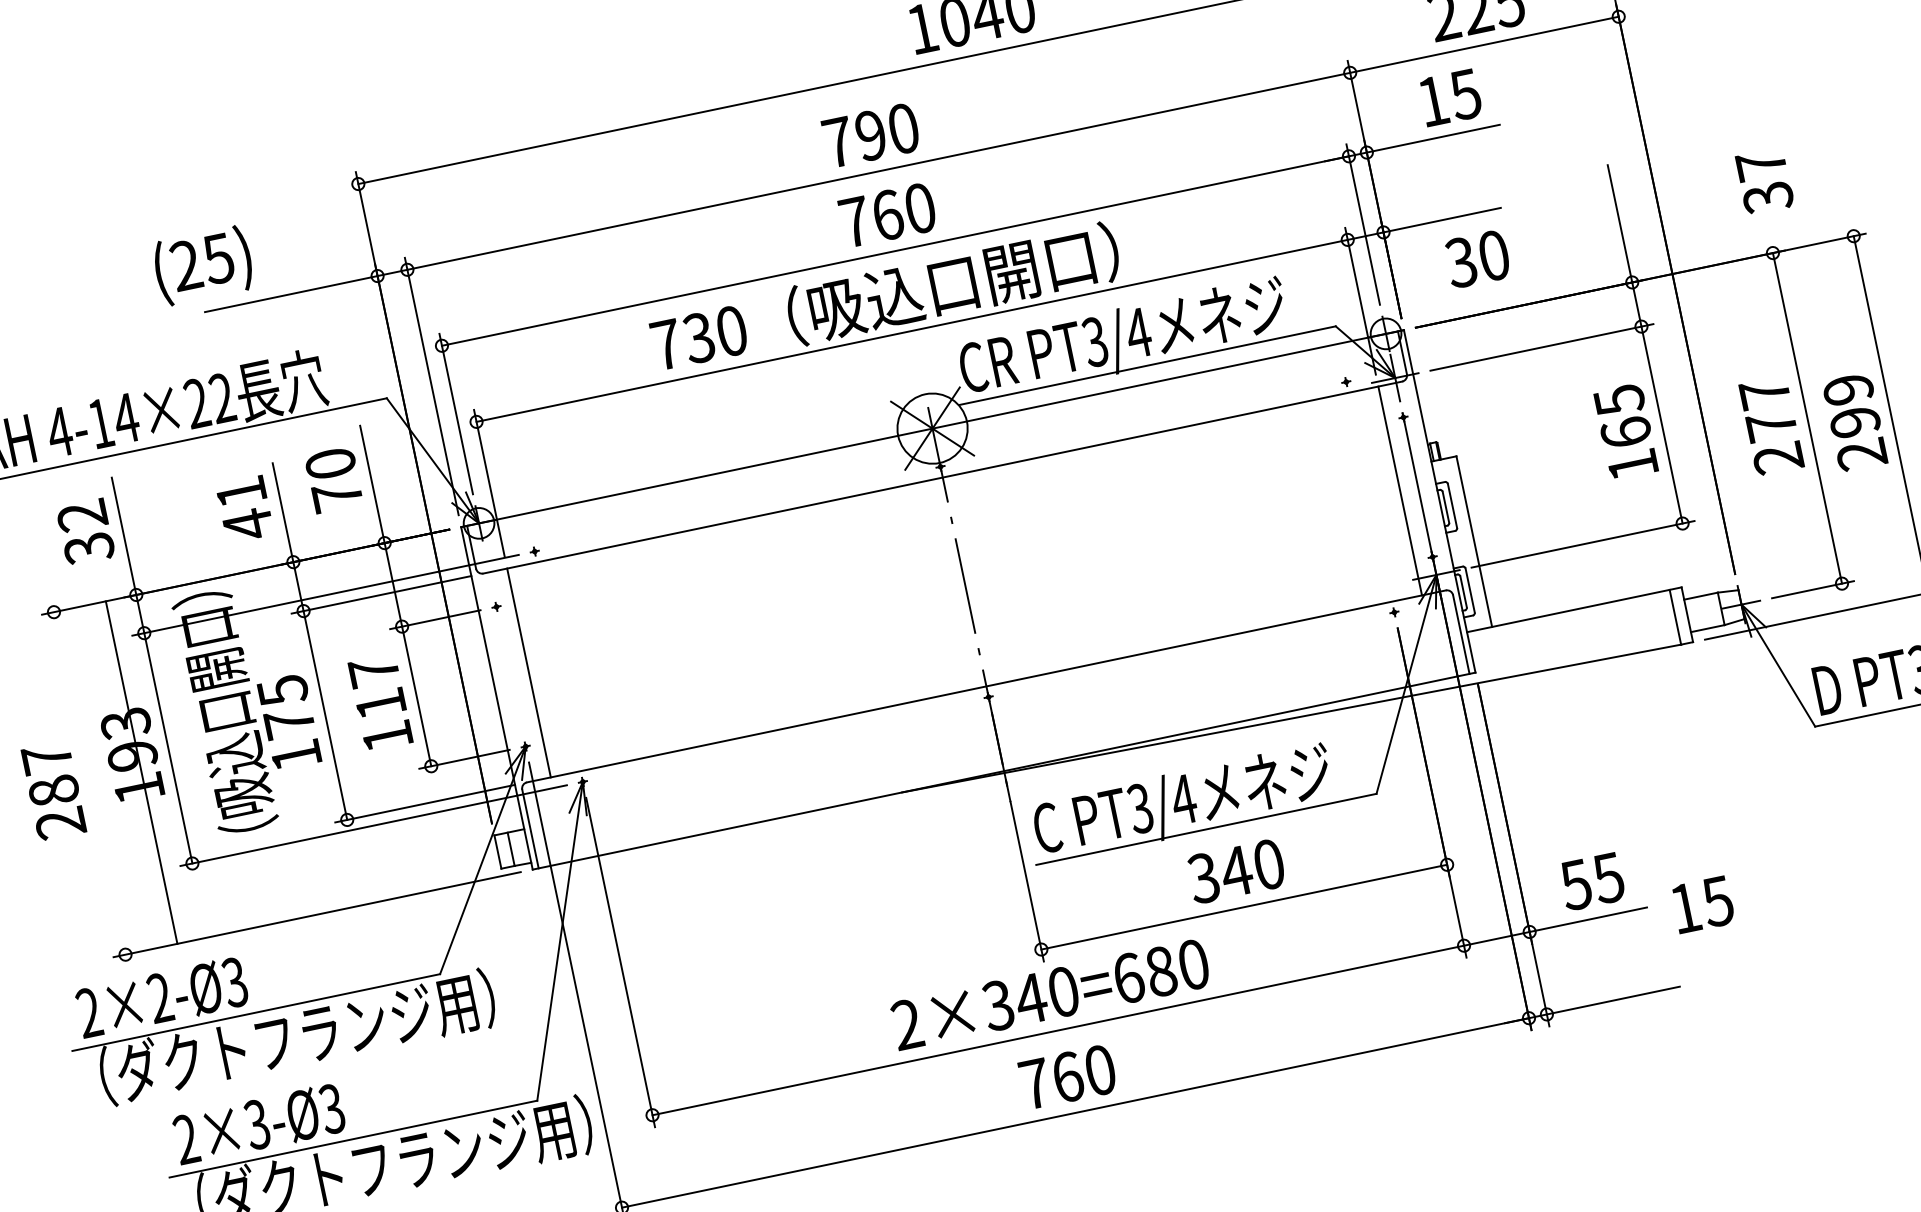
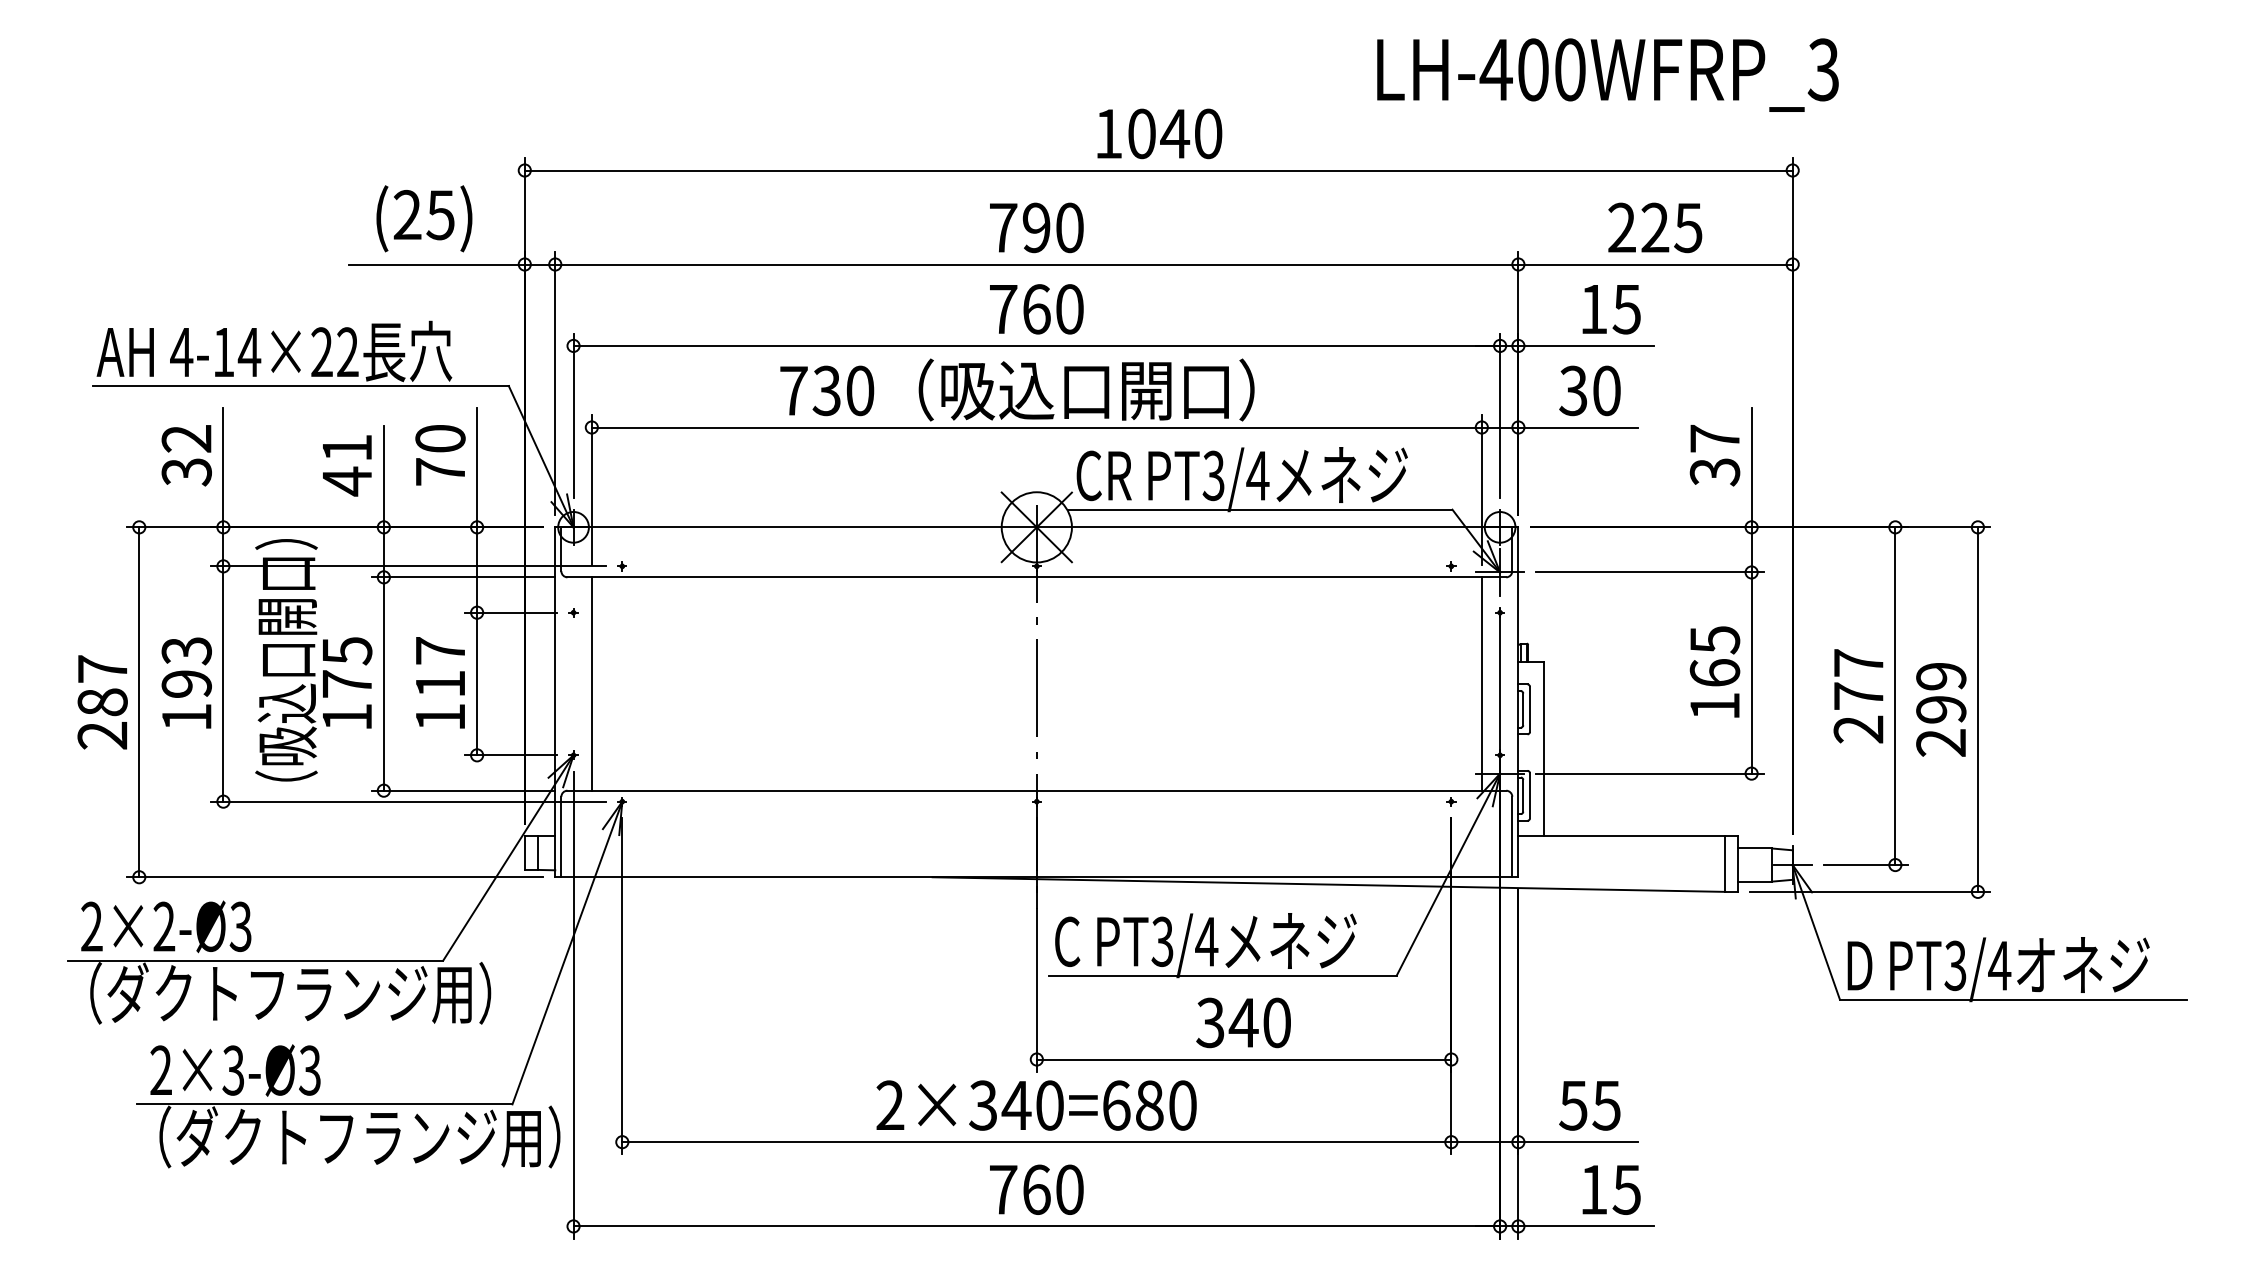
text: (1764, 181) -> (1714, 455), moved
text: (1477, 258) -> (1589, 390), moved
text: (203, 265) -> (424, 218), moved
line: (141, 772) -> (139, 702), moved
text: (1702, 904) -> (1611, 1189), moved

